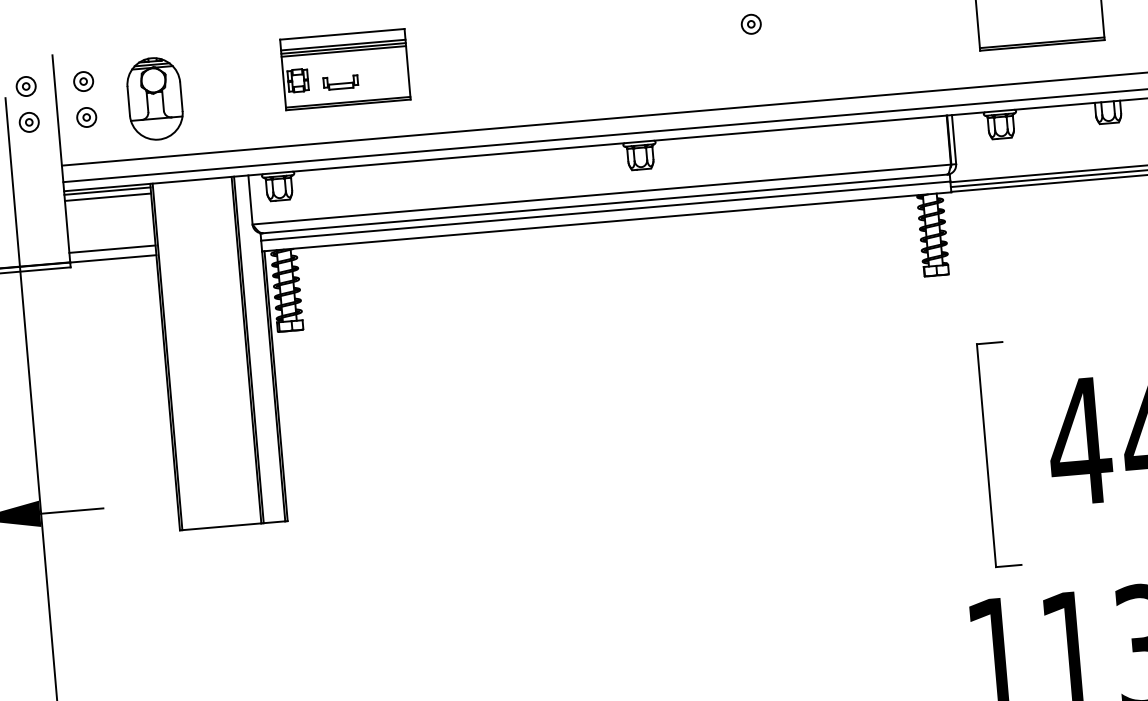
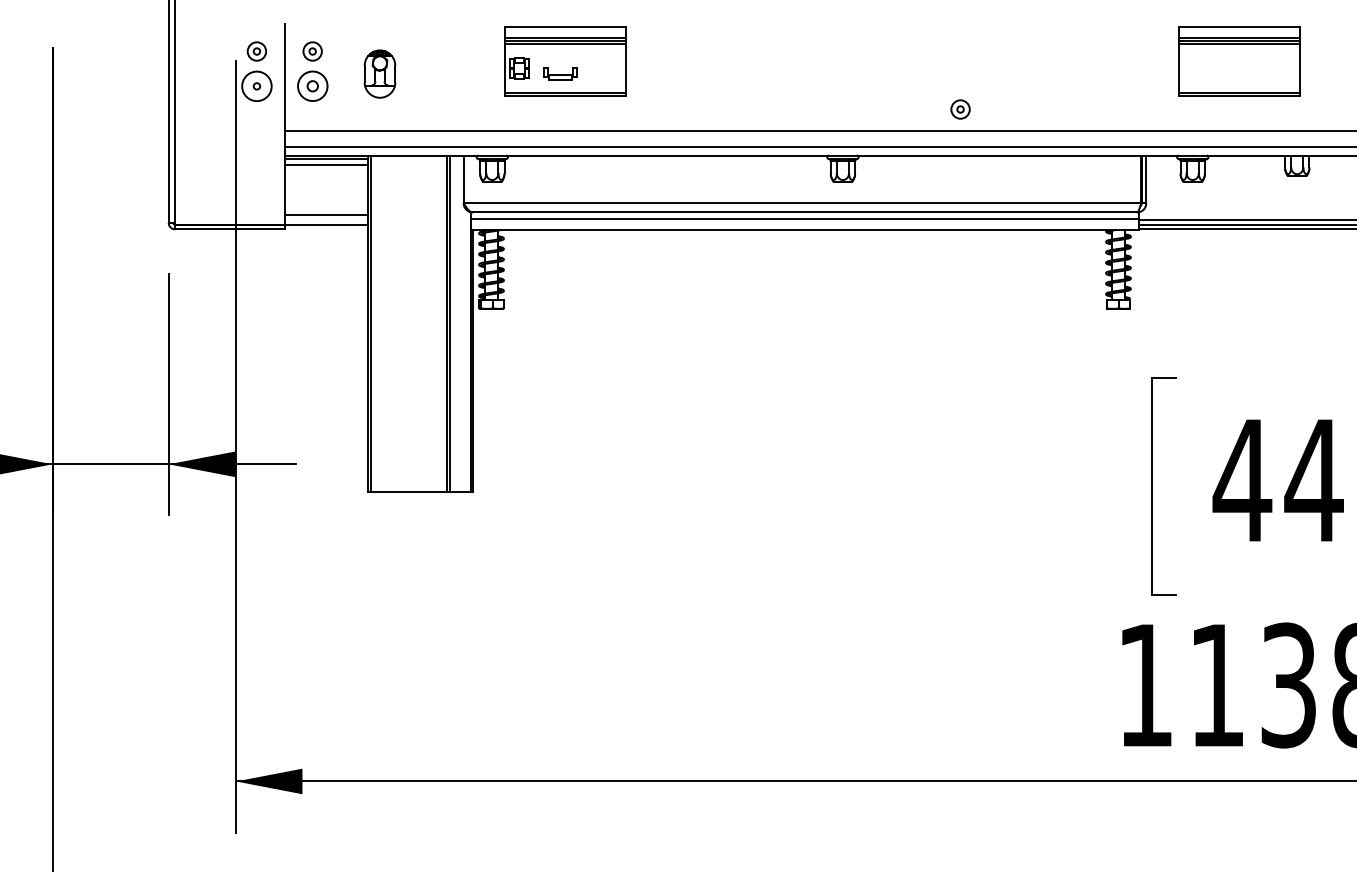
part: (751, 24) -> (960, 109), moved
part: (154, 98) -> (379, 73), size x0.6
part: (86, 117) -> (312, 86), size x1.6
circle: (28, 122) -> (256, 86), size x1.6

